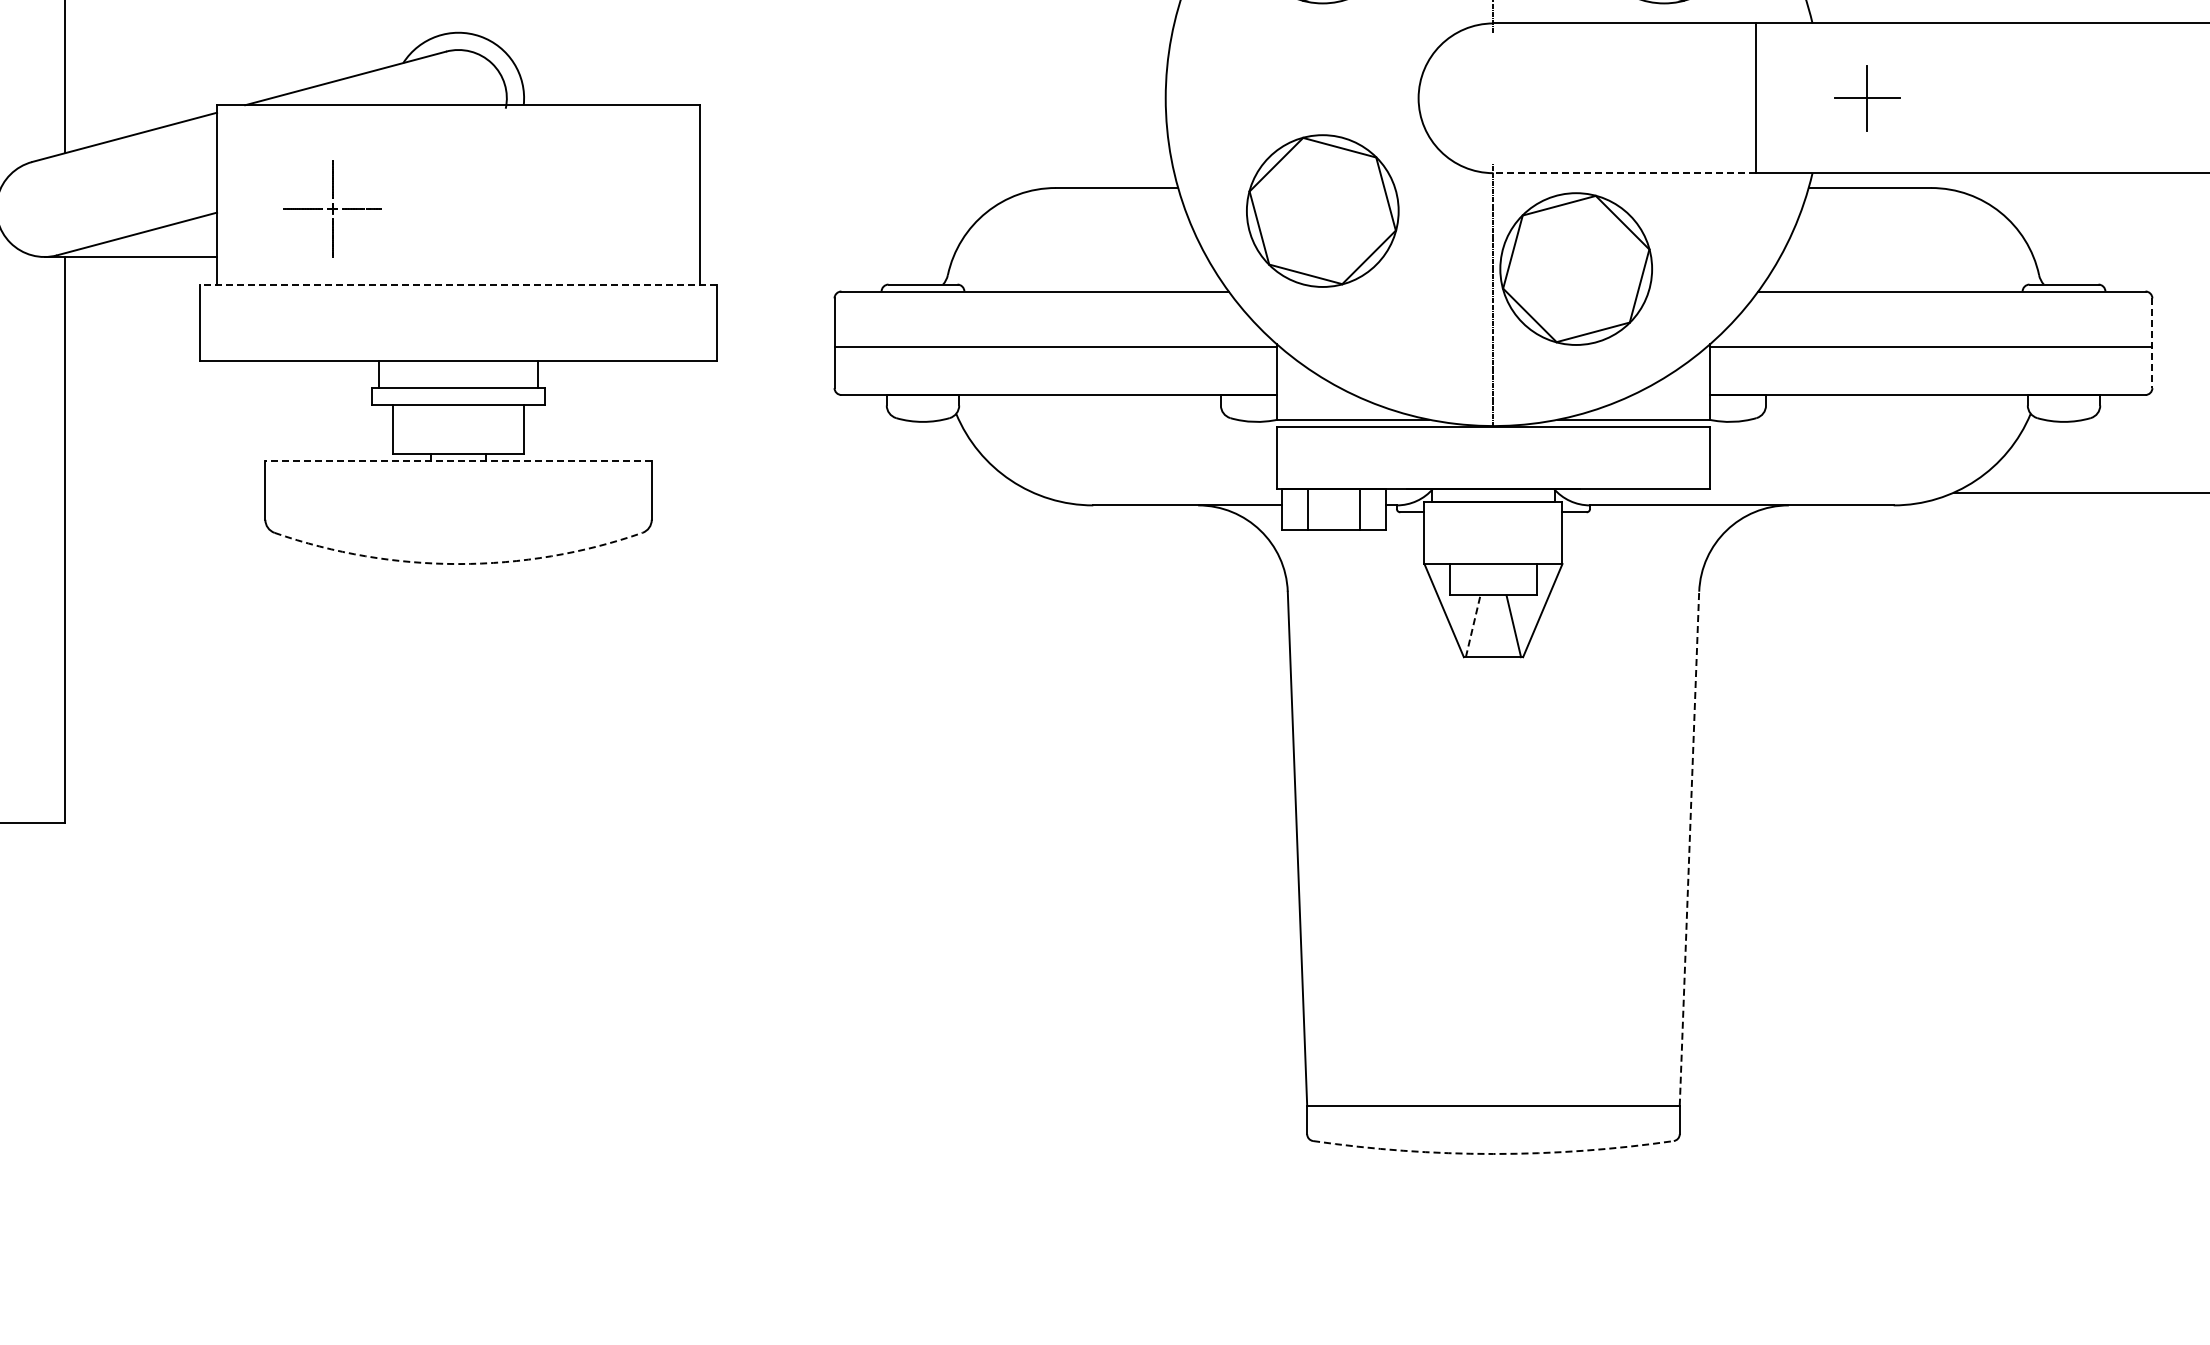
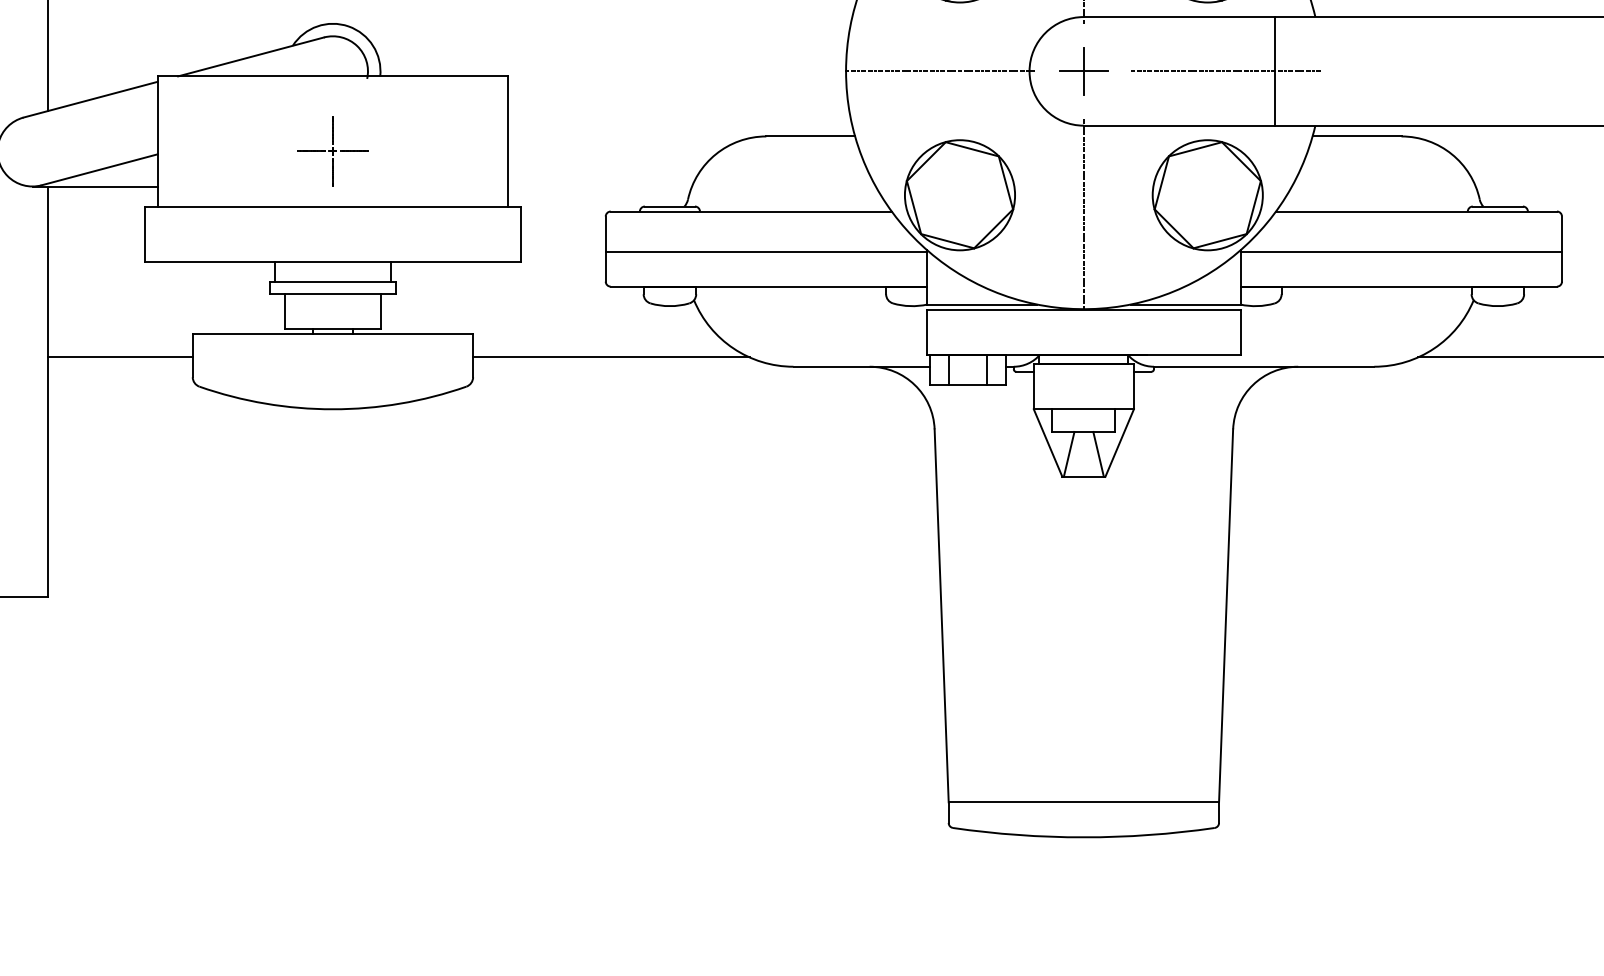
line: (1295, 98) -> (940, 71), added
line: (1690, 98) -> (1226, 71), added
part: (1867, 98) -> (1083, 71), moved
line: (1624, 173) -> (1178, 125), dashed -> solid
part: (332, 208) -> (332, 151), moved
part: (1322, 210) -> (959, 194), moved
part: (1575, 268) -> (1207, 194), moved
line: (458, 284) -> (332, 206), dashed -> solid
line: (2152, 343) -> (1562, 249), dashed -> solid
line: (458, 460) -> (332, 334), dashed -> solid
line: (165, 492) -> (120, 357), added
line: (842, 492) -> (611, 357), added
arc: (458, 564) -> (332, 409), dashed -> solid
line: (1473, 626) -> (1069, 454), dashed -> solid
line: (1689, 848) -> (1226, 615), dashed -> solid
arc: (1493, 1153) -> (1083, 837), dashed -> solid

